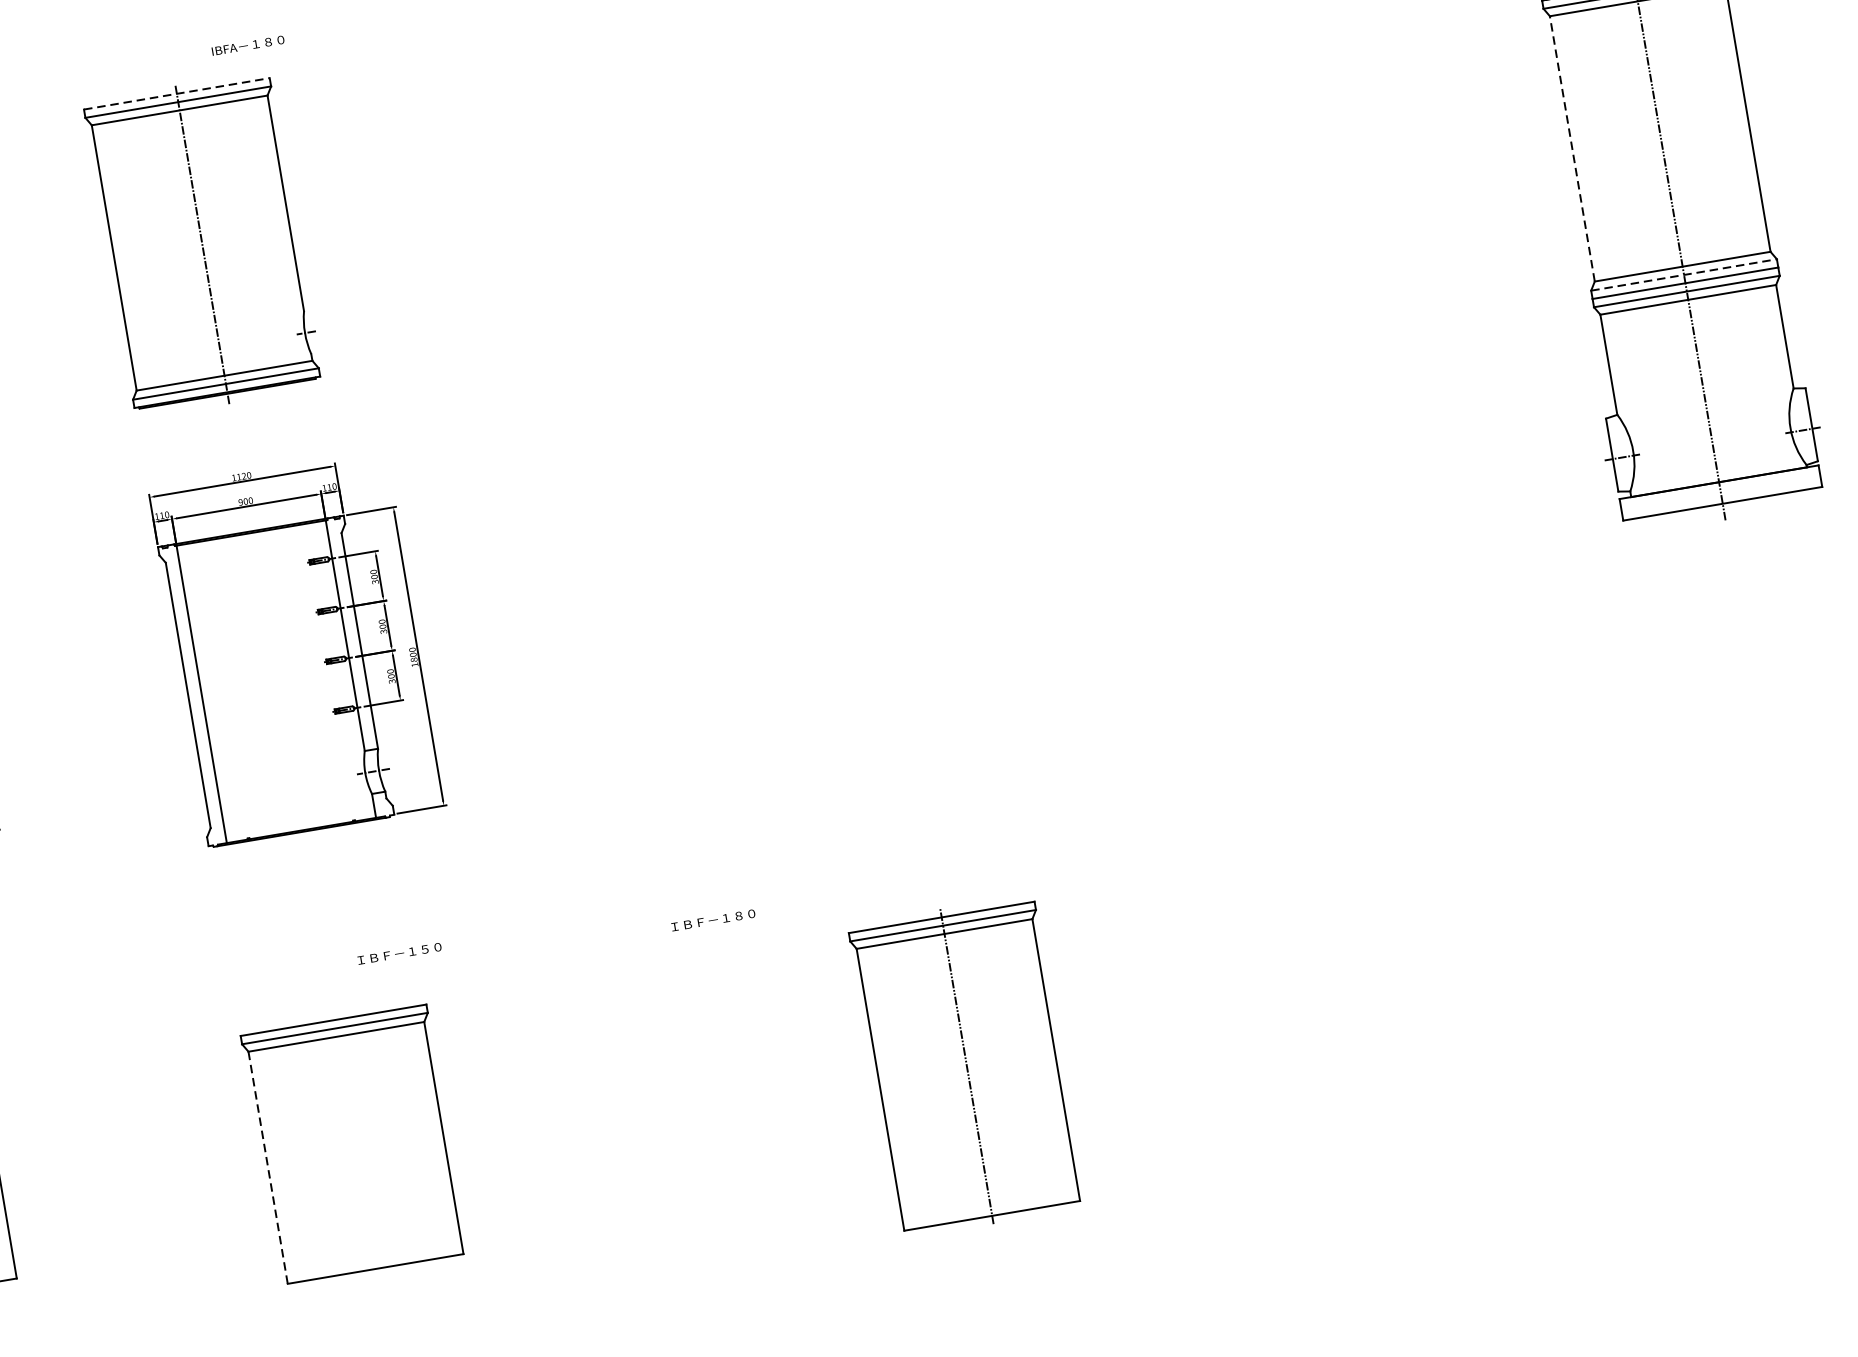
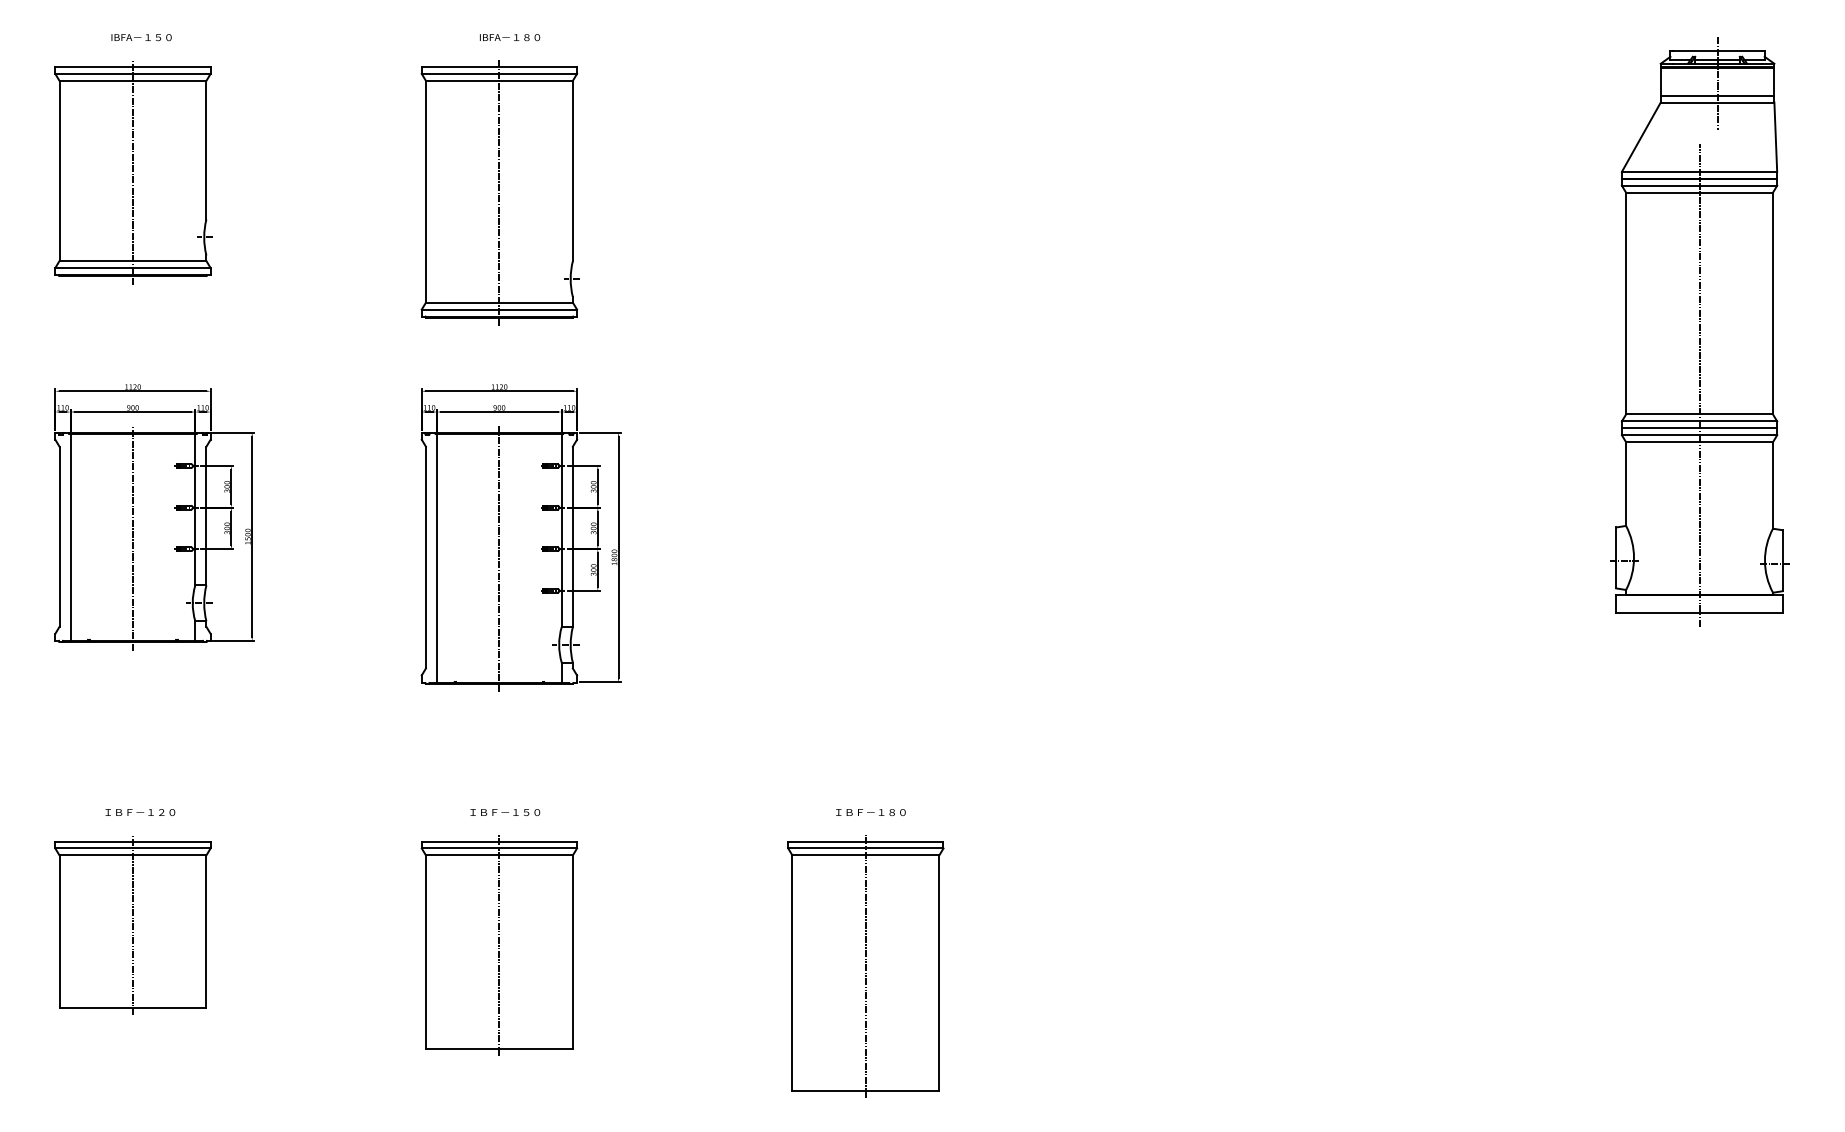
text: (248, 45) -> (510, 37), moved
line: (177, 94) -> (499, 67), dashed -> solid
line: (1572, 148) -> (1626, 303), dashed -> solid
line: (1684, 275) -> (1699, 421), dashed -> solid
line: (276, 681) -> (499, 558), added
text: (712, 920) -> (870, 812), moved
text: (399, 953) -> (505, 812), moved
part: (966, 1066) -> (865, 966), moved
line: (354, 1144) -> (499, 945), added
line: (267, 1167) -> (425, 952), dashed -> solid

